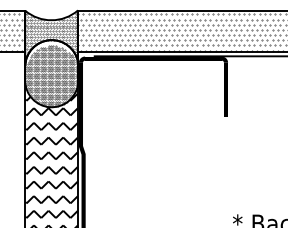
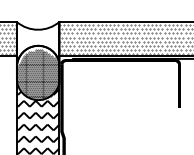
hatch: (51, 34) -> (38, 41), removed

